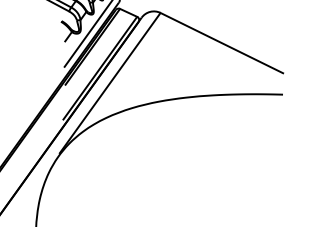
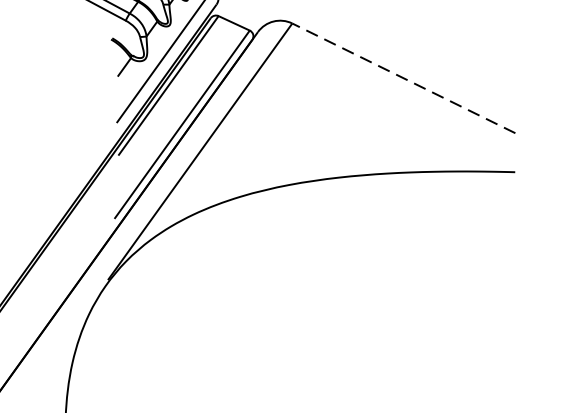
line: (221, 42) -> (403, 77), solid -> dashed

